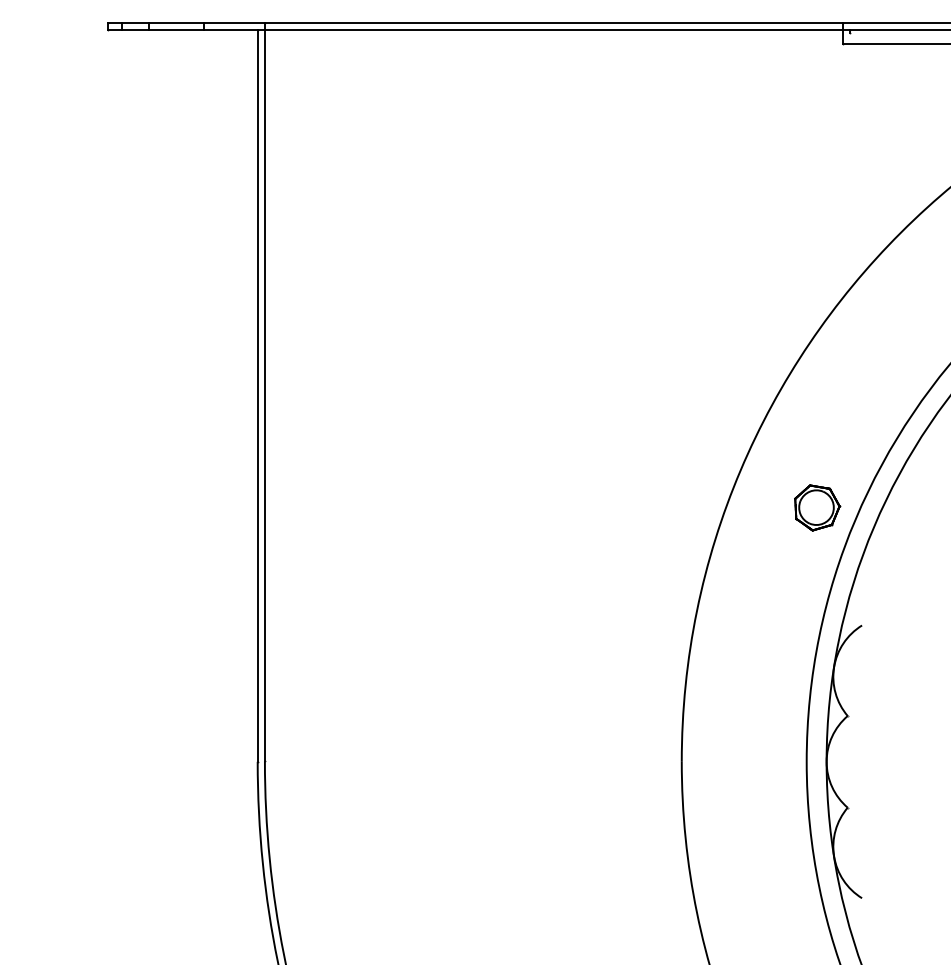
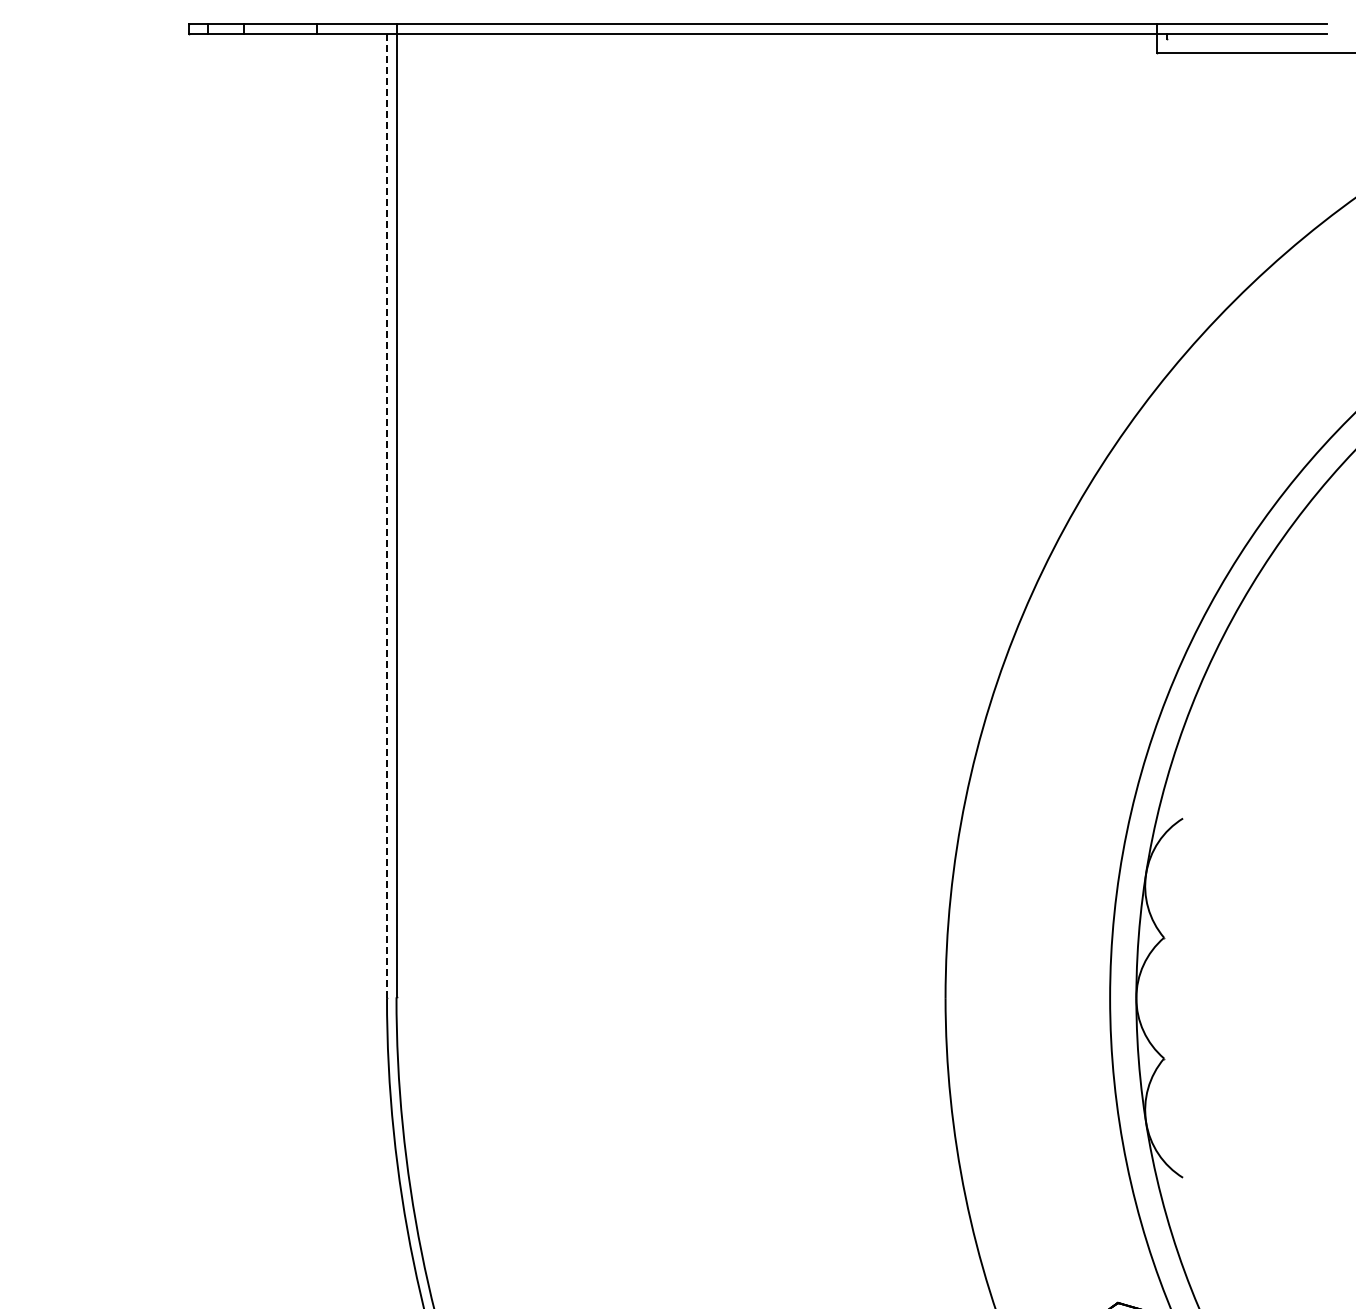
line: (258, 396) -> (387, 516), solid -> dashed
part: (816, 507) -> (1123, 663), removed

